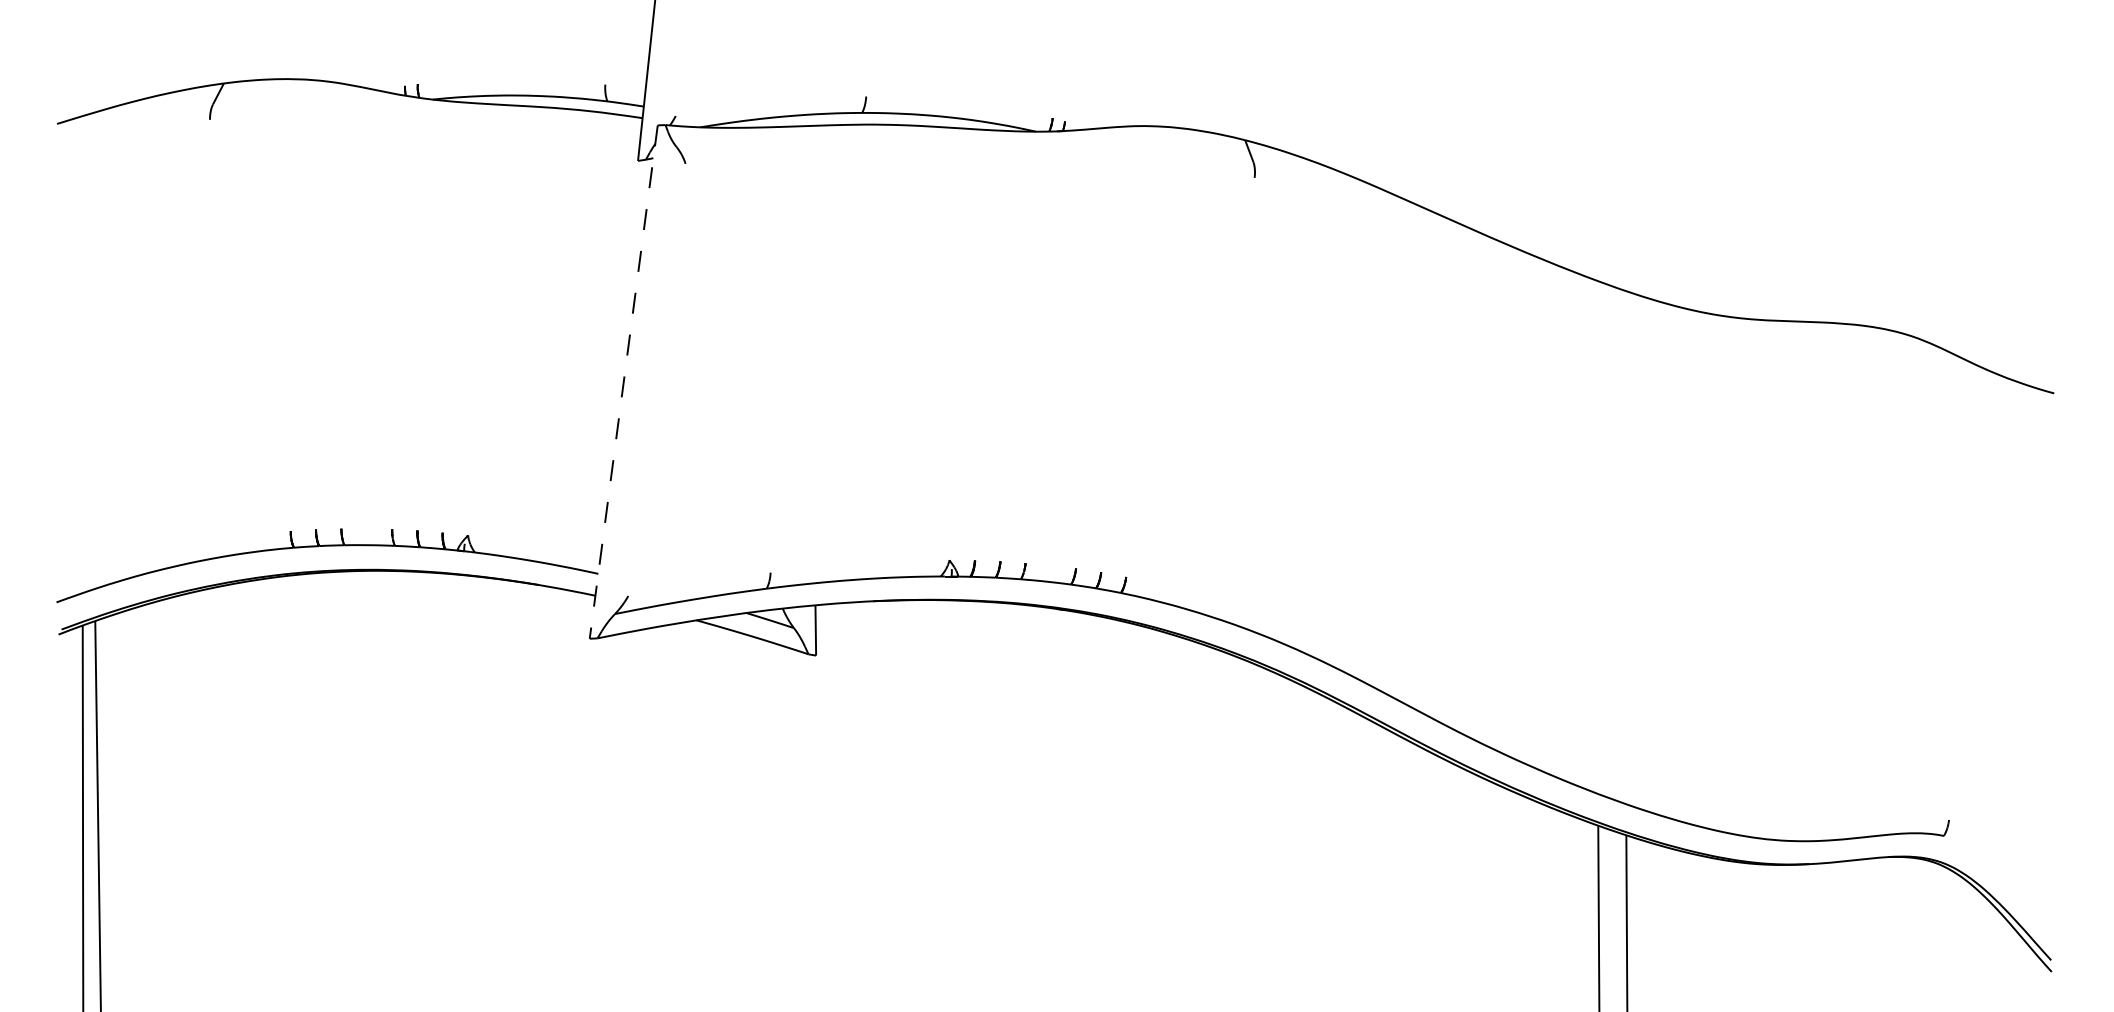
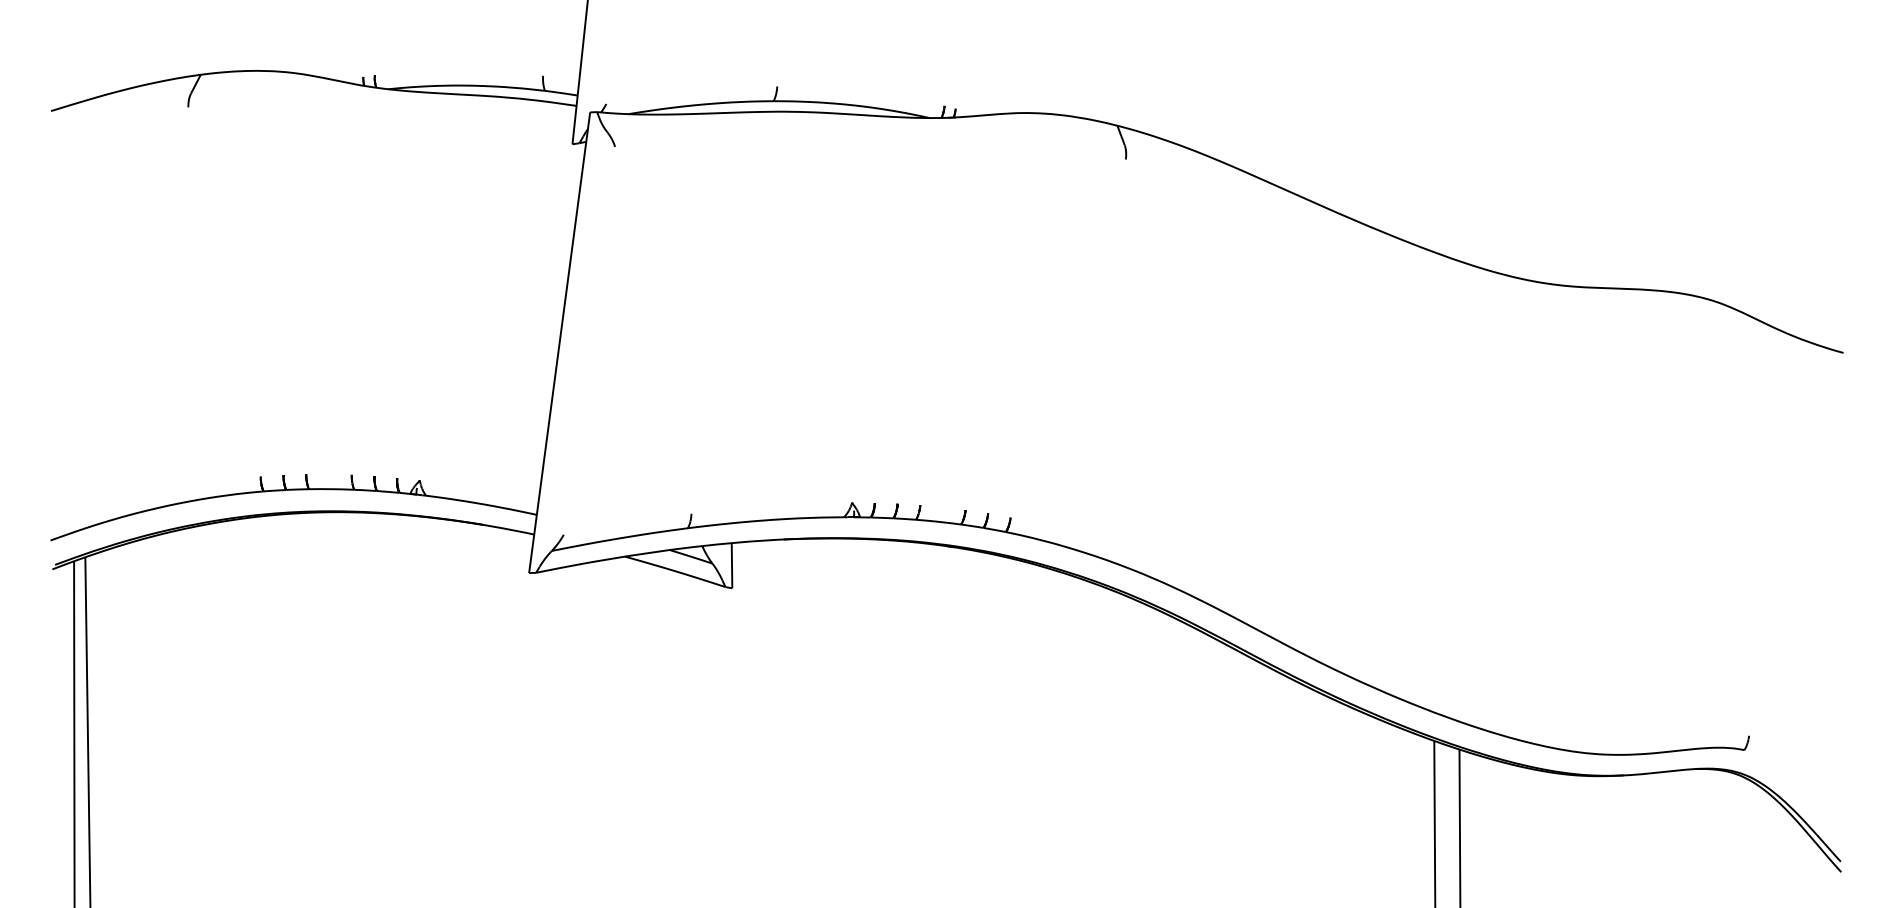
line: (623, 382) -> (559, 343), dashed -> solid

